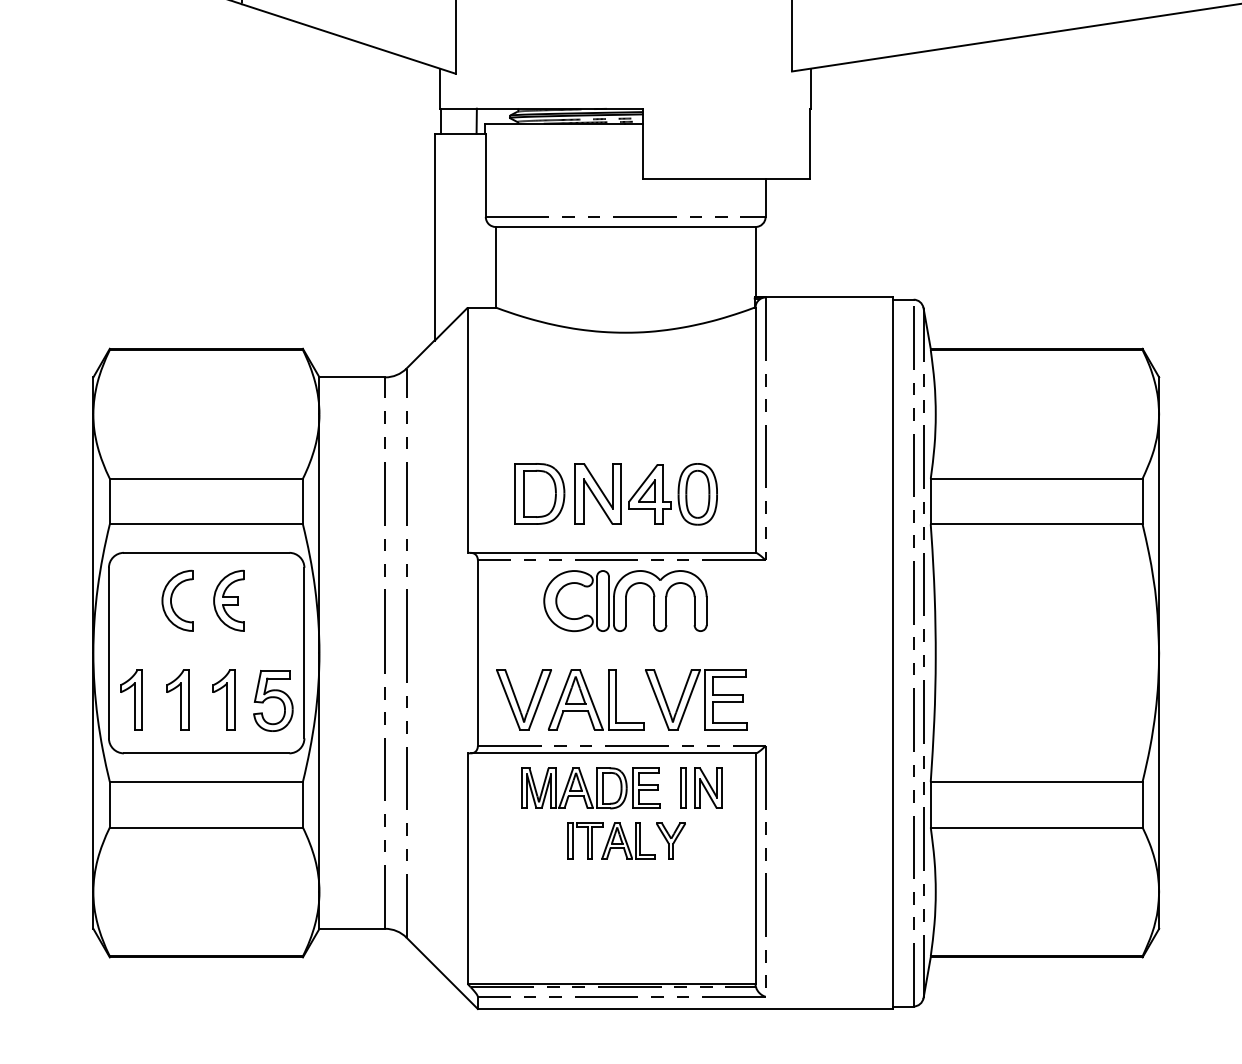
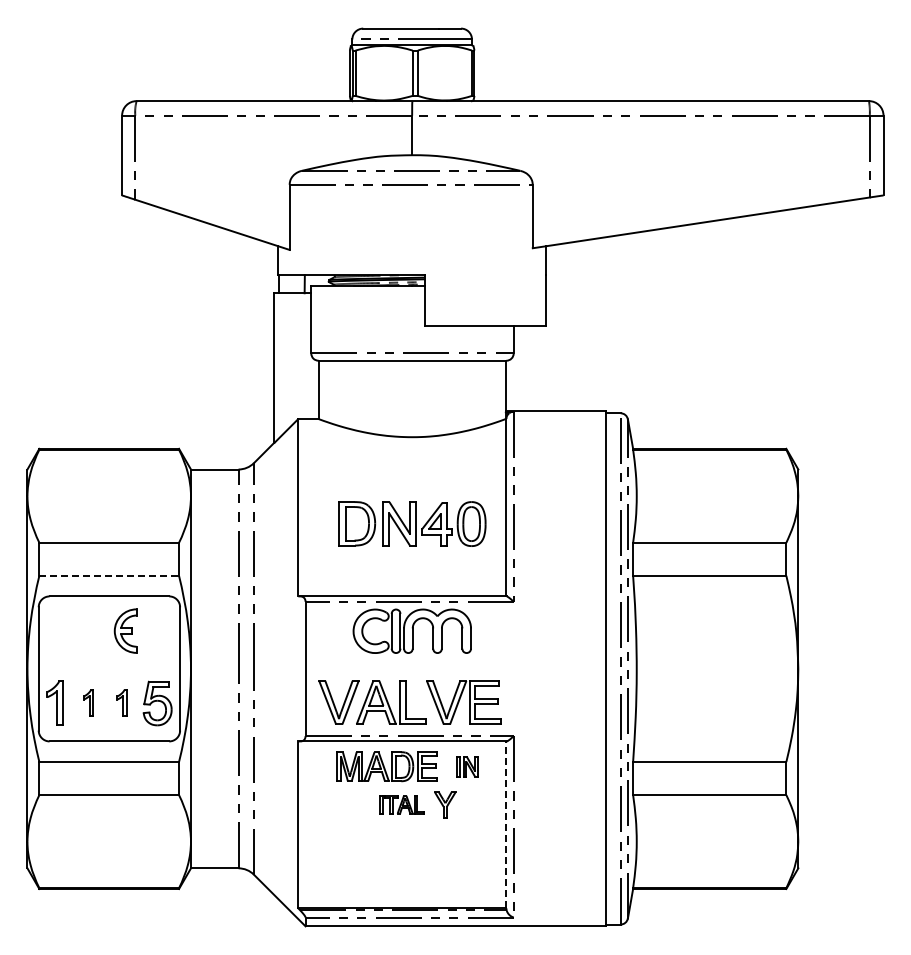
part: (616, 493) -> (412, 523), moved
line: (206, 523) -> (109, 575), solid -> dashed
part: (176, 599) -> (87, 630), removed
part: (177, 699) -> (88, 702), size x0.6
part: (223, 699) -> (121, 702), size x0.6
part: (701, 788) -> (467, 766), size x0.7
part: (611, 840) -> (402, 804), size x0.7
line: (755, 868) -> (506, 824), solid -> dashed

